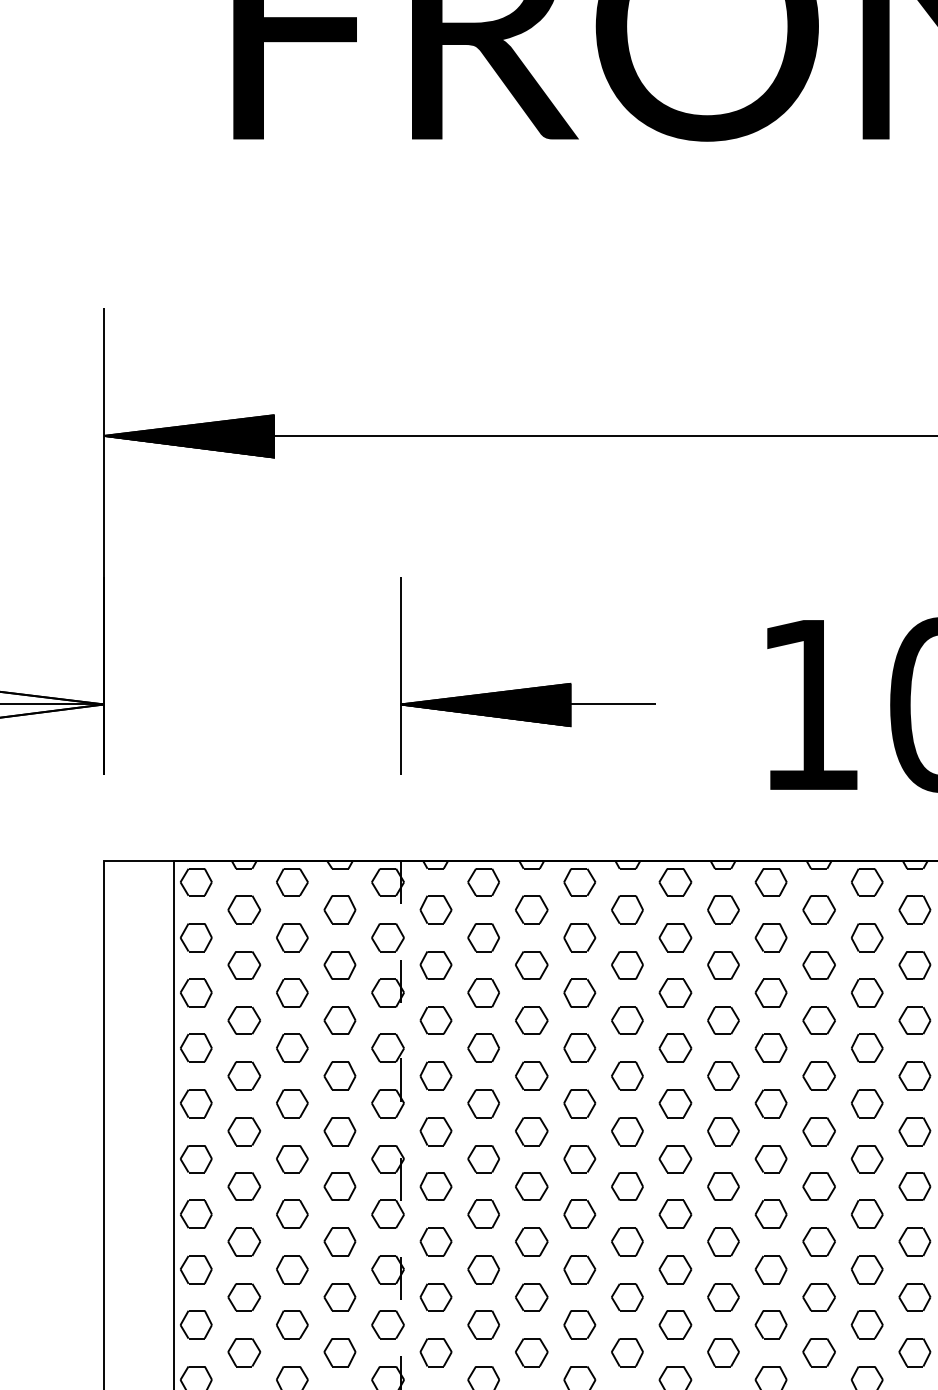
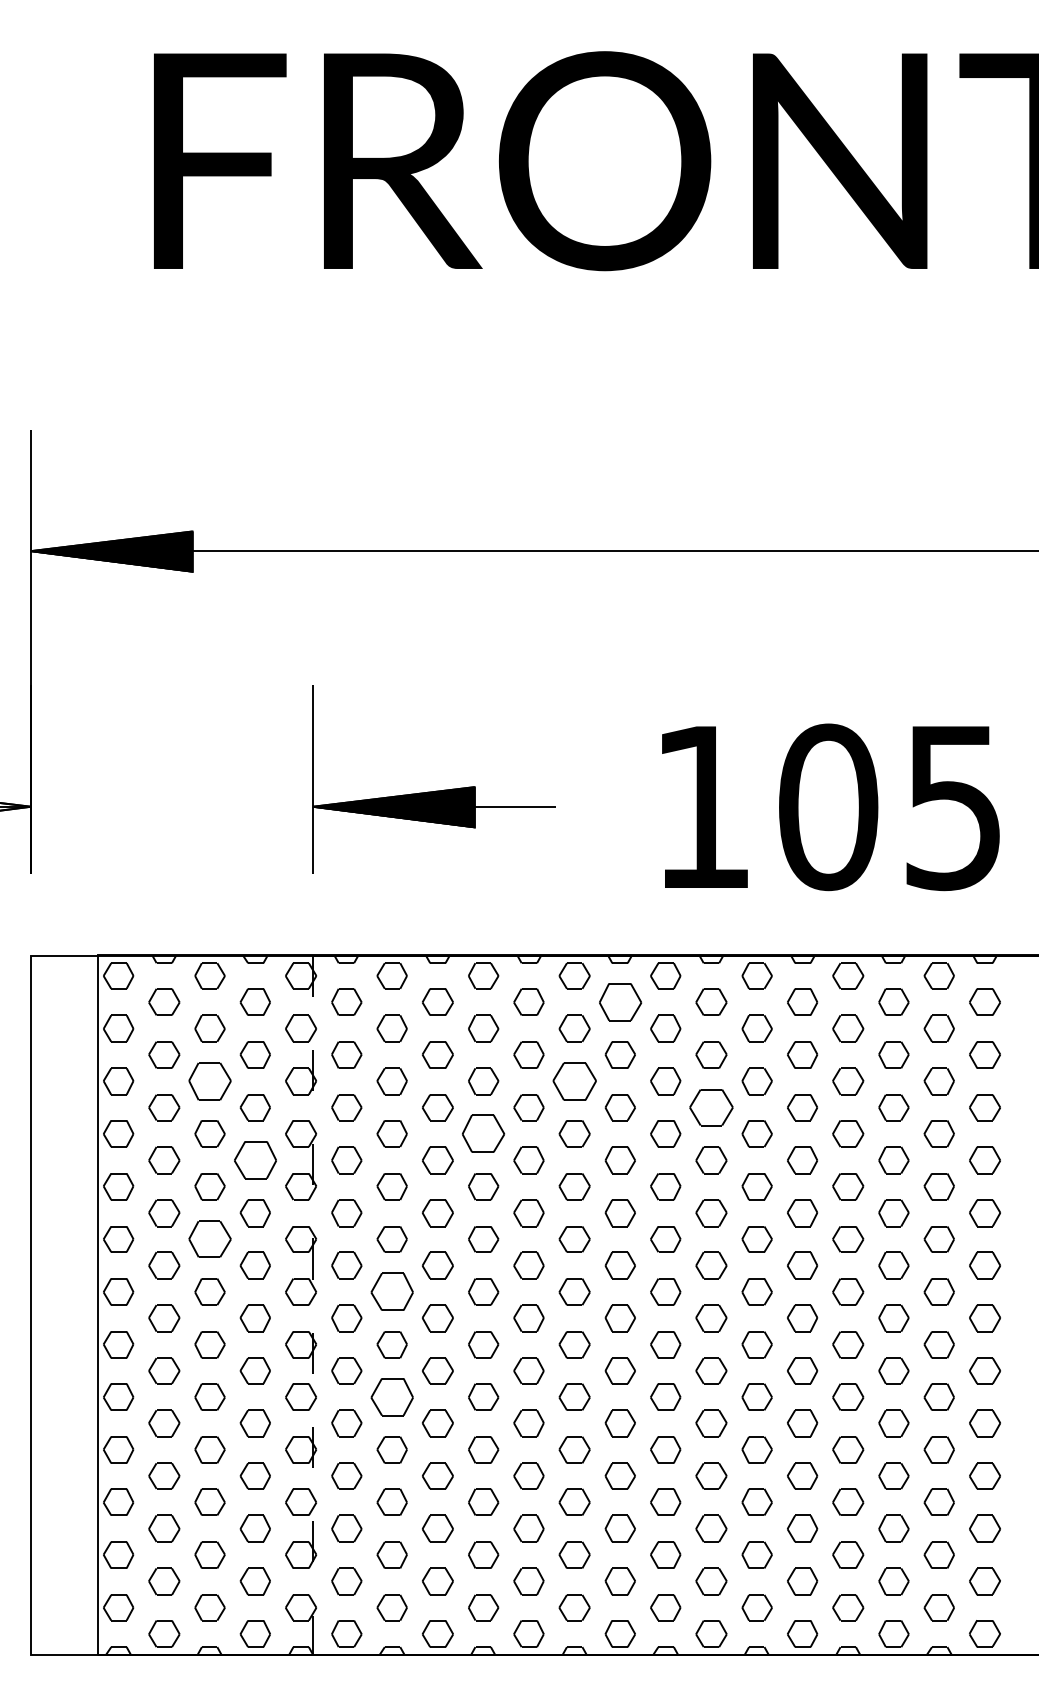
part: (722, 909) -> (619, 1001), size x1.4
part: (291, 993) -> (209, 1081), size x1.4
part: (675, 993) -> (574, 1081), size x1.4
part: (819, 1020) -> (711, 1107), size x1.4
part: (579, 1047) -> (483, 1133), size x1.4
part: (339, 1076) -> (254, 1160), size x1.4
part: (291, 1159) -> (209, 1239), size x1.4
part: (483, 1213) -> (391, 1291), size x1.4
part: (483, 1324) -> (391, 1396), size x1.4

